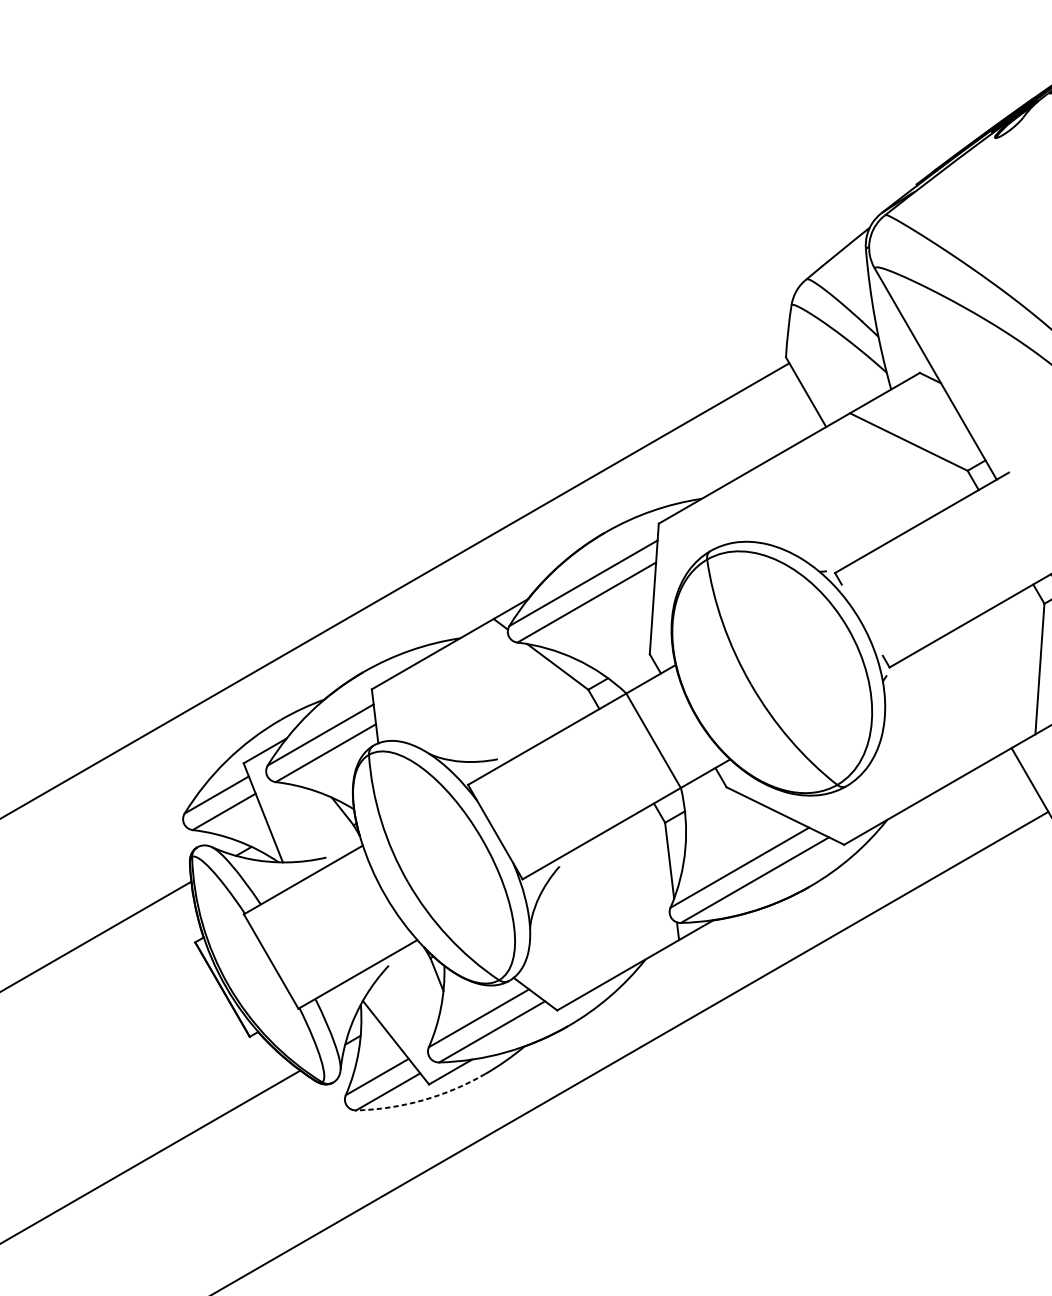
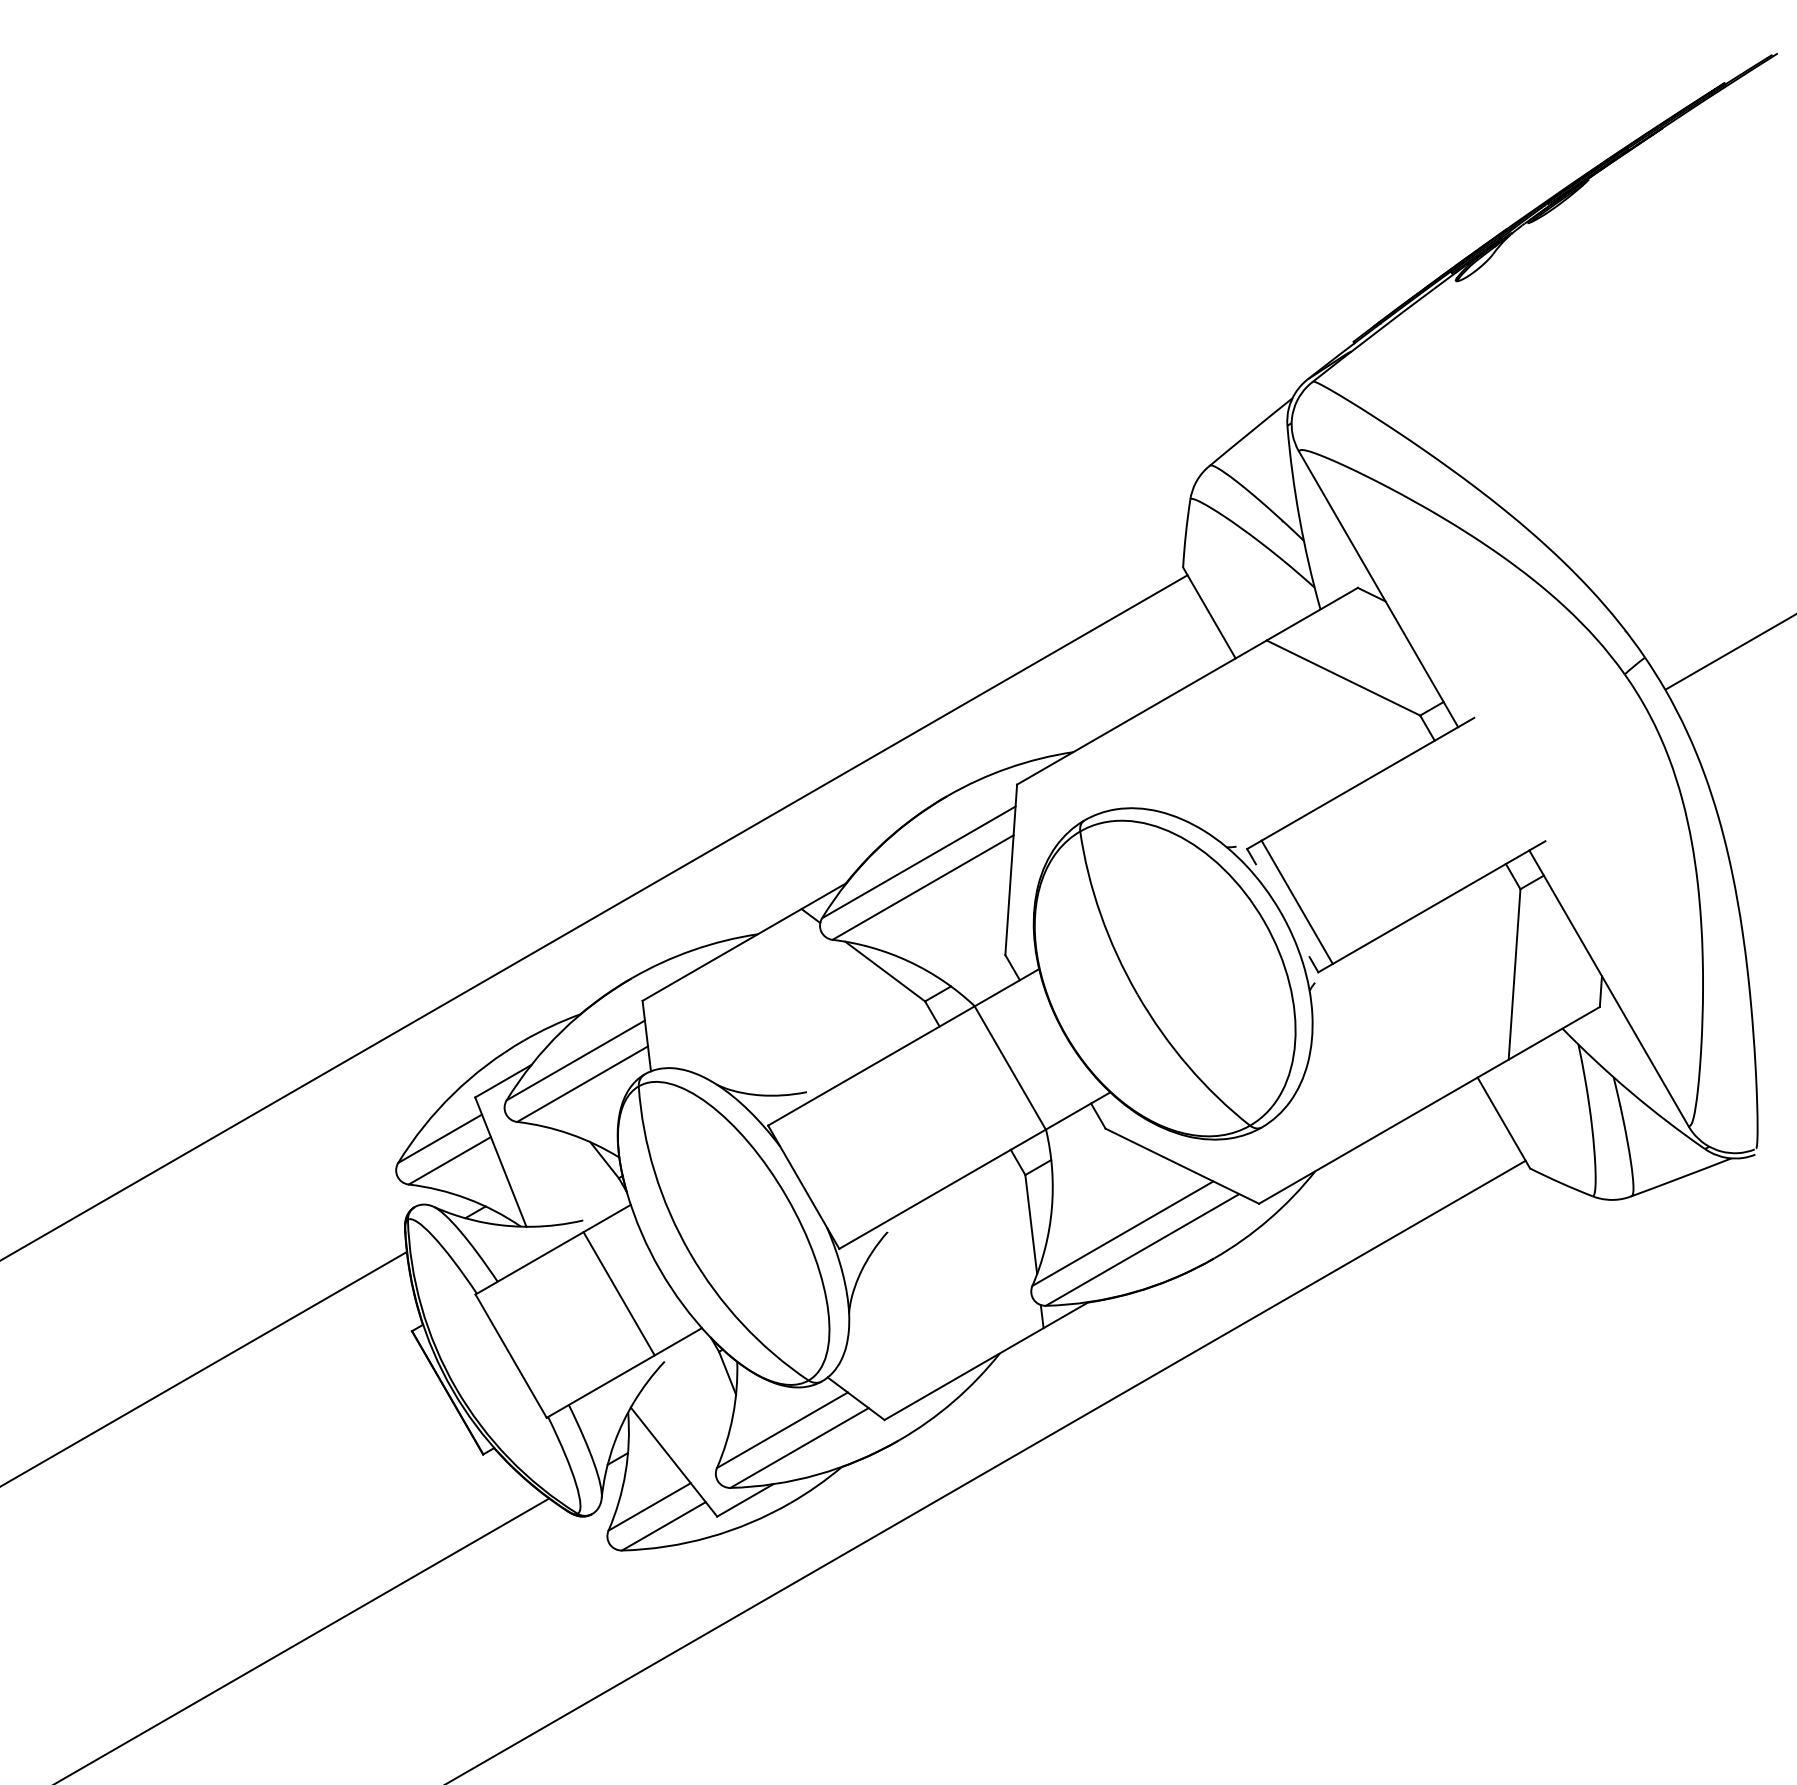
line: (872, 613) -> (1296, 901), added
line: (353, 913) -> (618, 1293), added
arc: (423, 1100) -> (709, 1537), dashed -> solid

